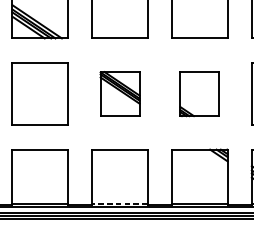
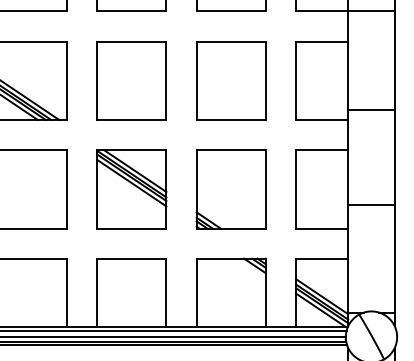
part: (119, 94) -> (131, 189), size x1.43
part: (199, 94) -> (230, 189), size x1.43
line: (119, 204) -> (131, 326), dashed -> solid

